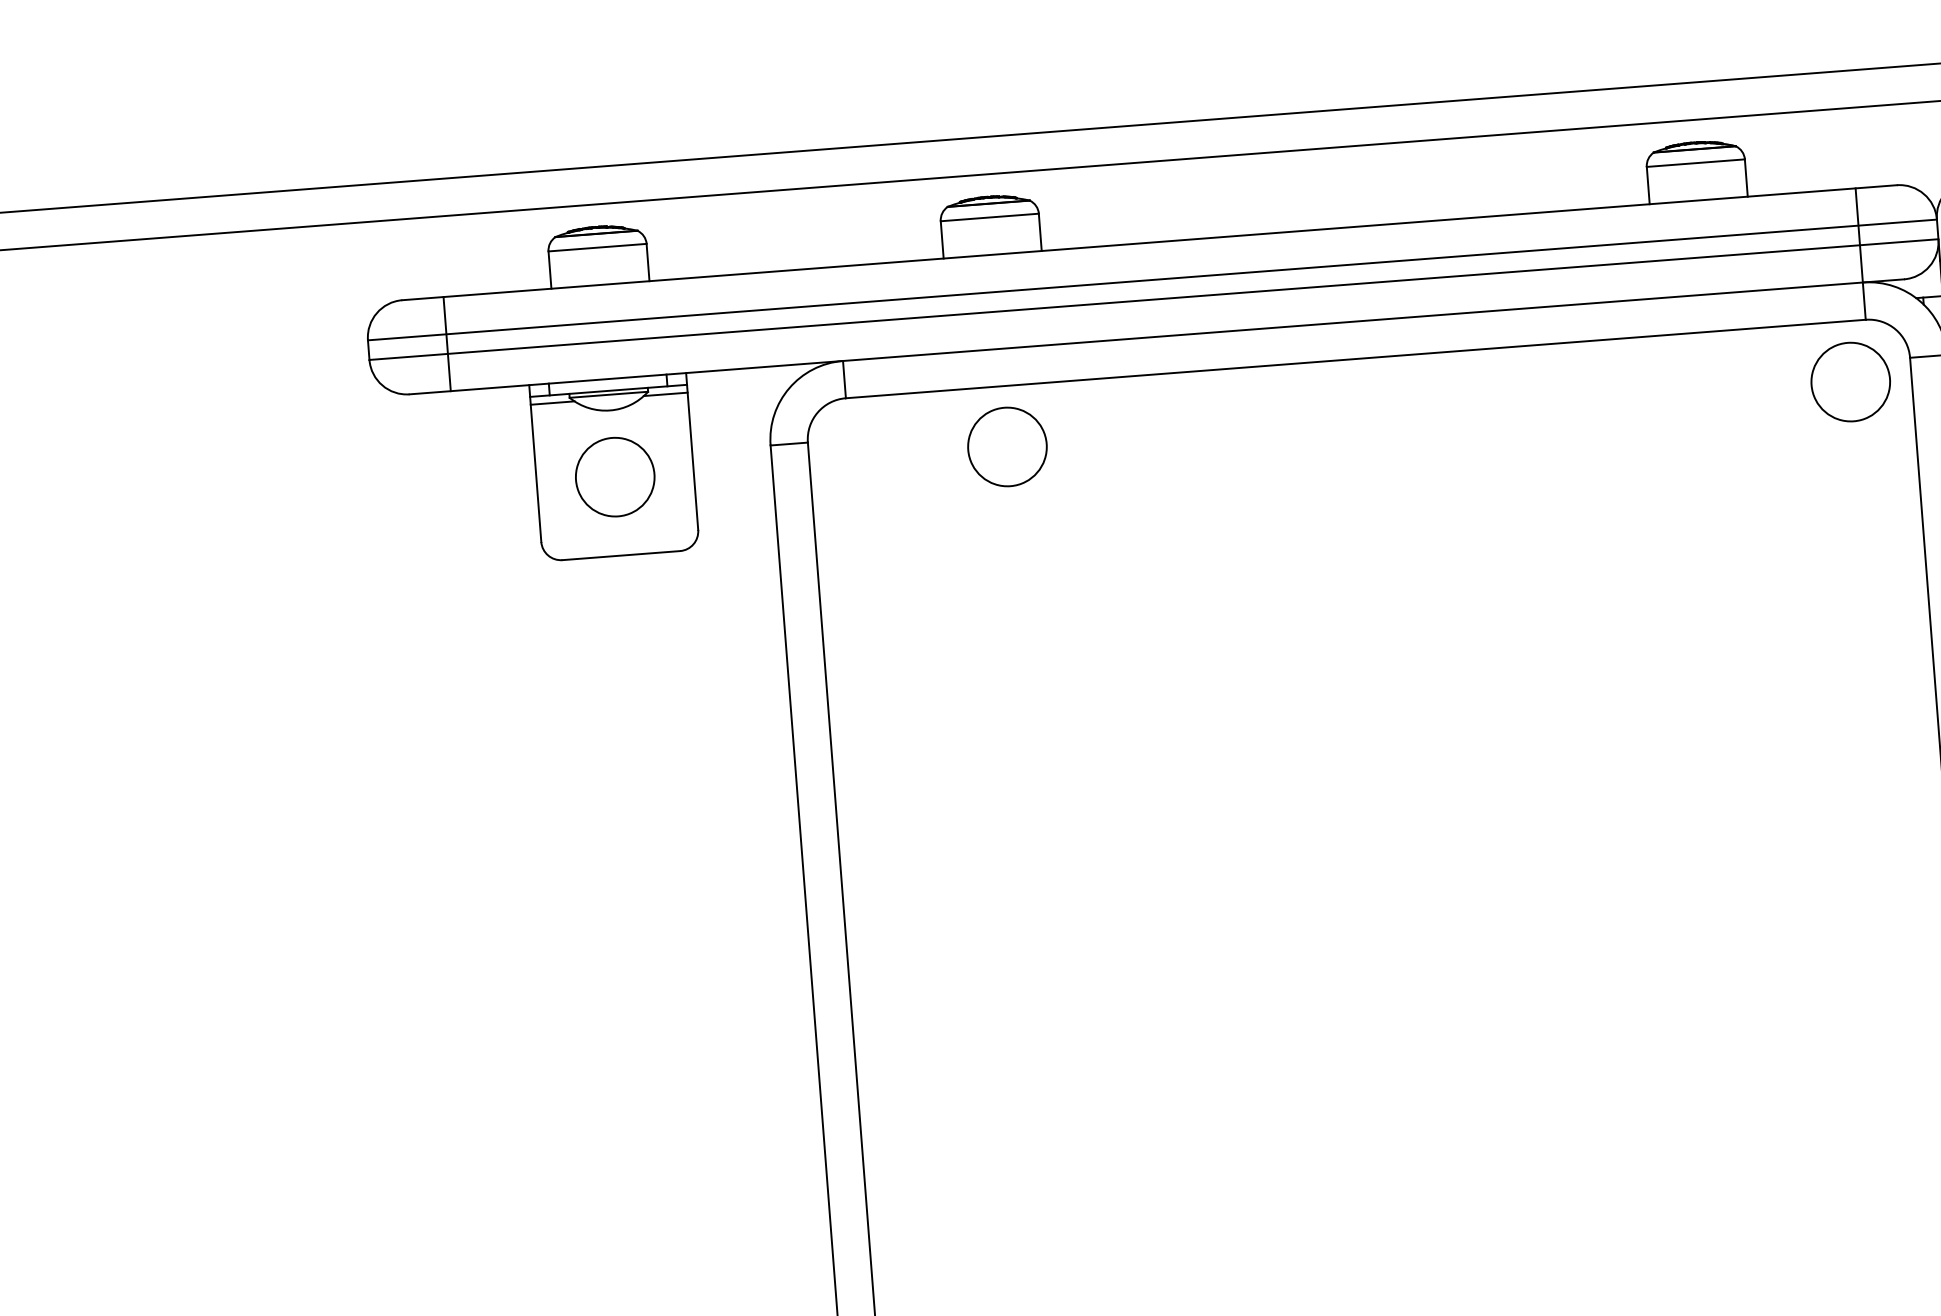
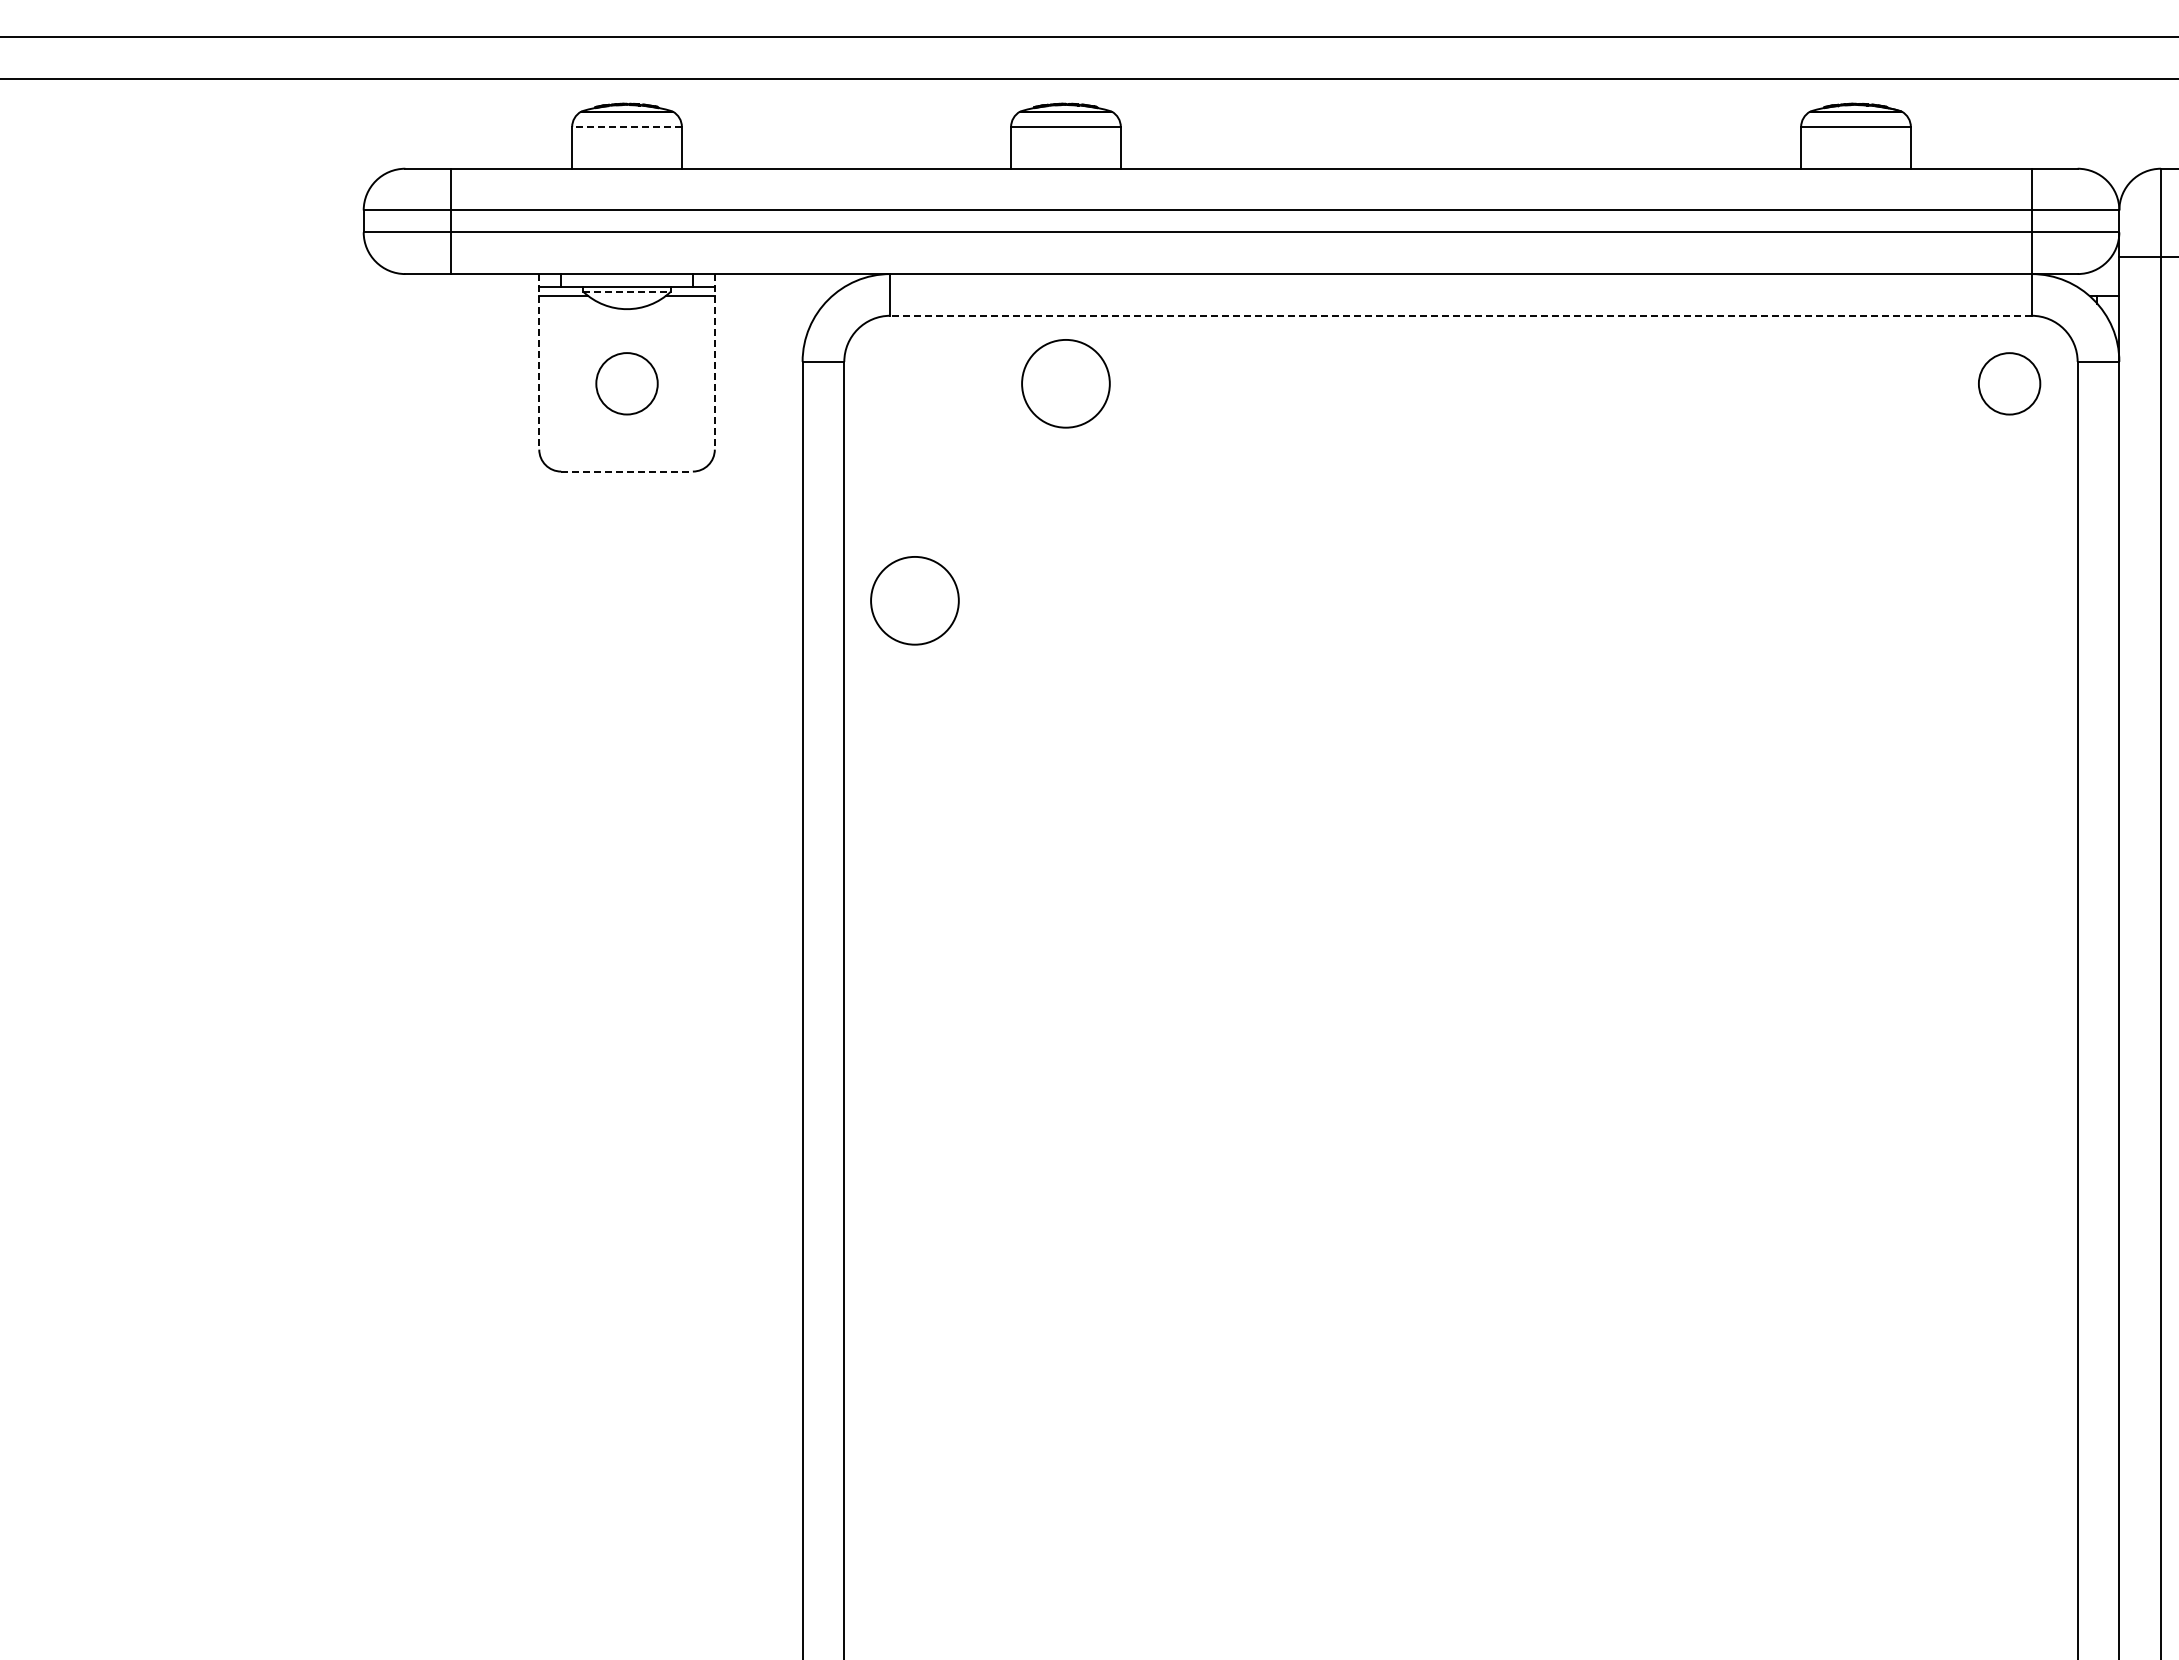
line: (597, 247) -> (627, 126), solid -> dashed
line: (1355, 358) -> (1460, 315), solid -> dashed
circle: (1850, 381) -> (2009, 383), size x0.7
line: (609, 394) -> (627, 291), solid -> dashed
line: (691, 451) -> (714, 361), solid -> dashed
line: (535, 463) -> (539, 361), solid -> dashed
circle: (614, 476) -> (626, 383), size x0.7
line: (621, 555) -> (627, 471), solid -> dashed
circle: (887, 651) -> (914, 600), added

